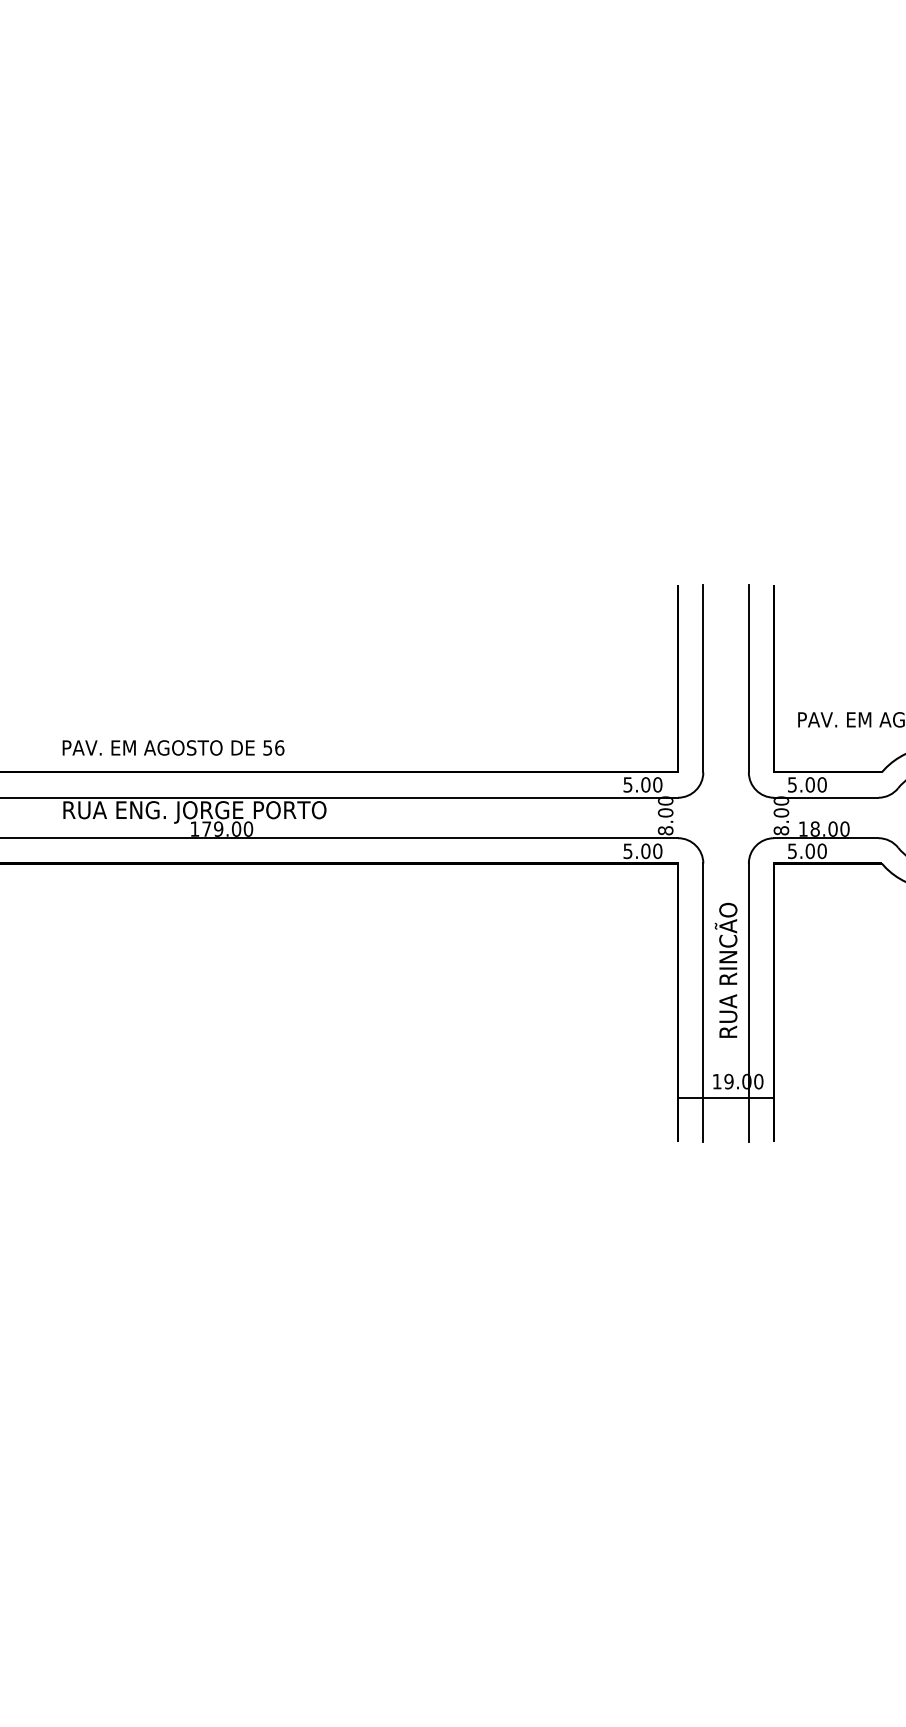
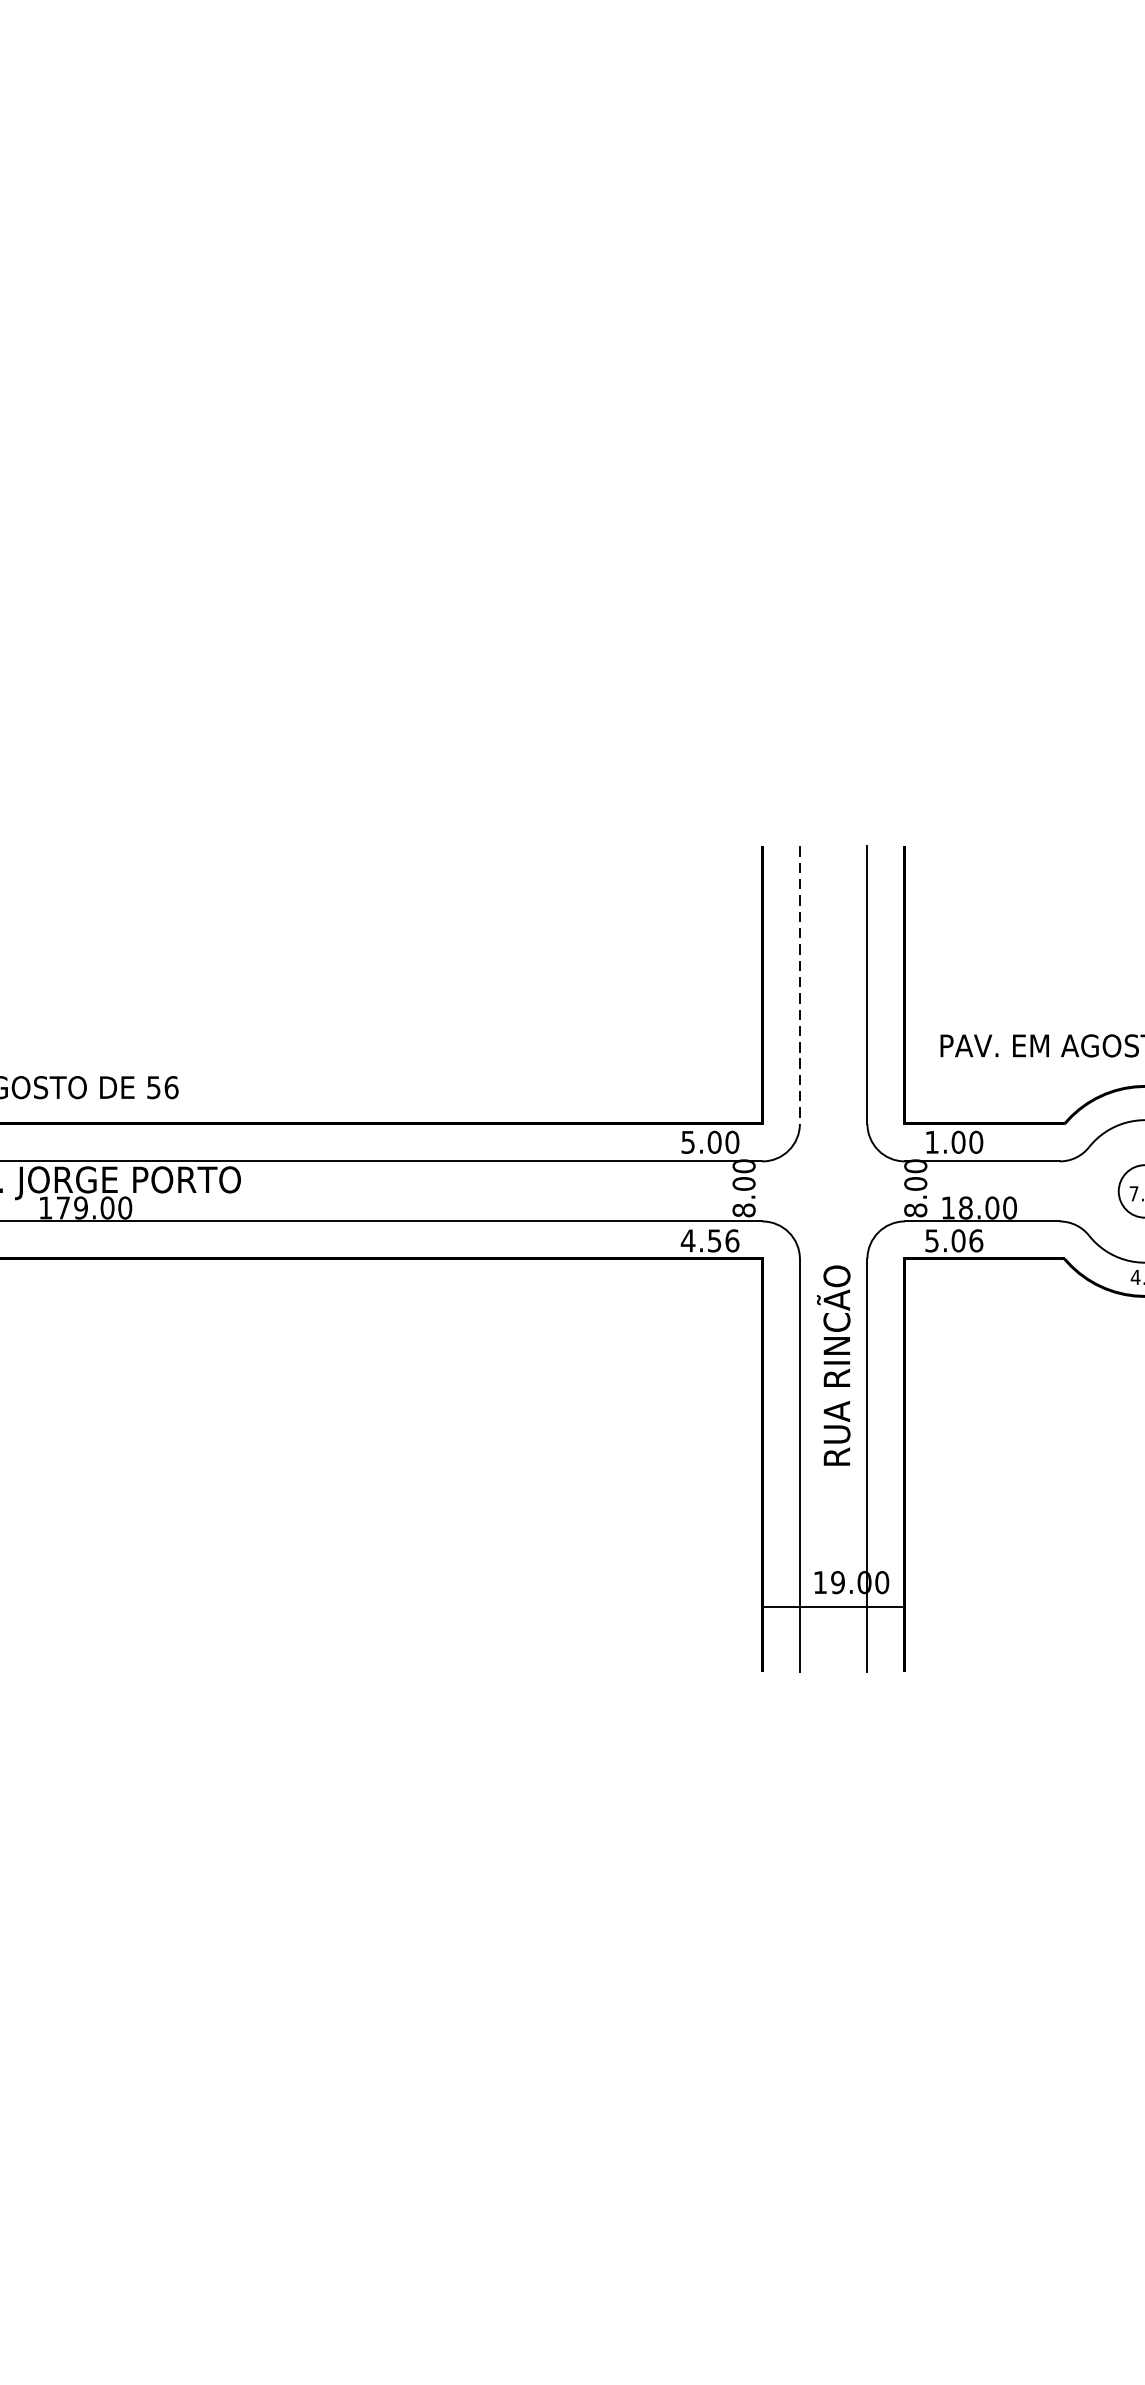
line: (703, 678) -> (800, 984), solid -> dashed
text: (792, 784) -> (932, 1141), 5.00 -> 1.00
text: (821, 850) -> (975, 1239), 5.00 -> 5.06
text: (642, 851) -> (709, 1241), 5.00 -> 4.56
text: (725, 969) -> (832, 1364), moved

